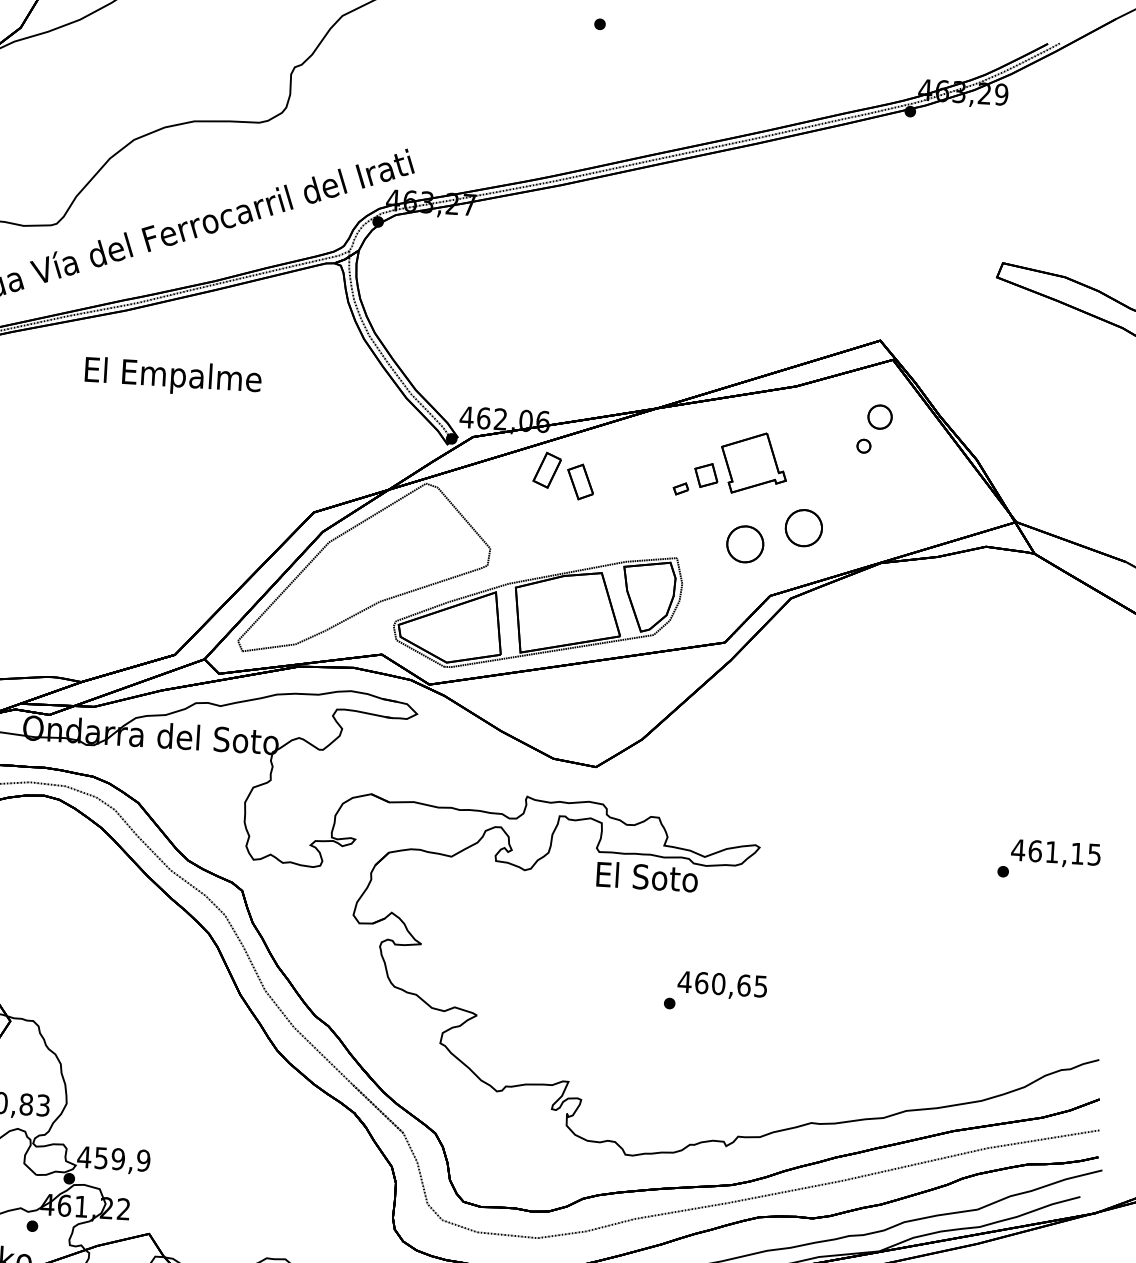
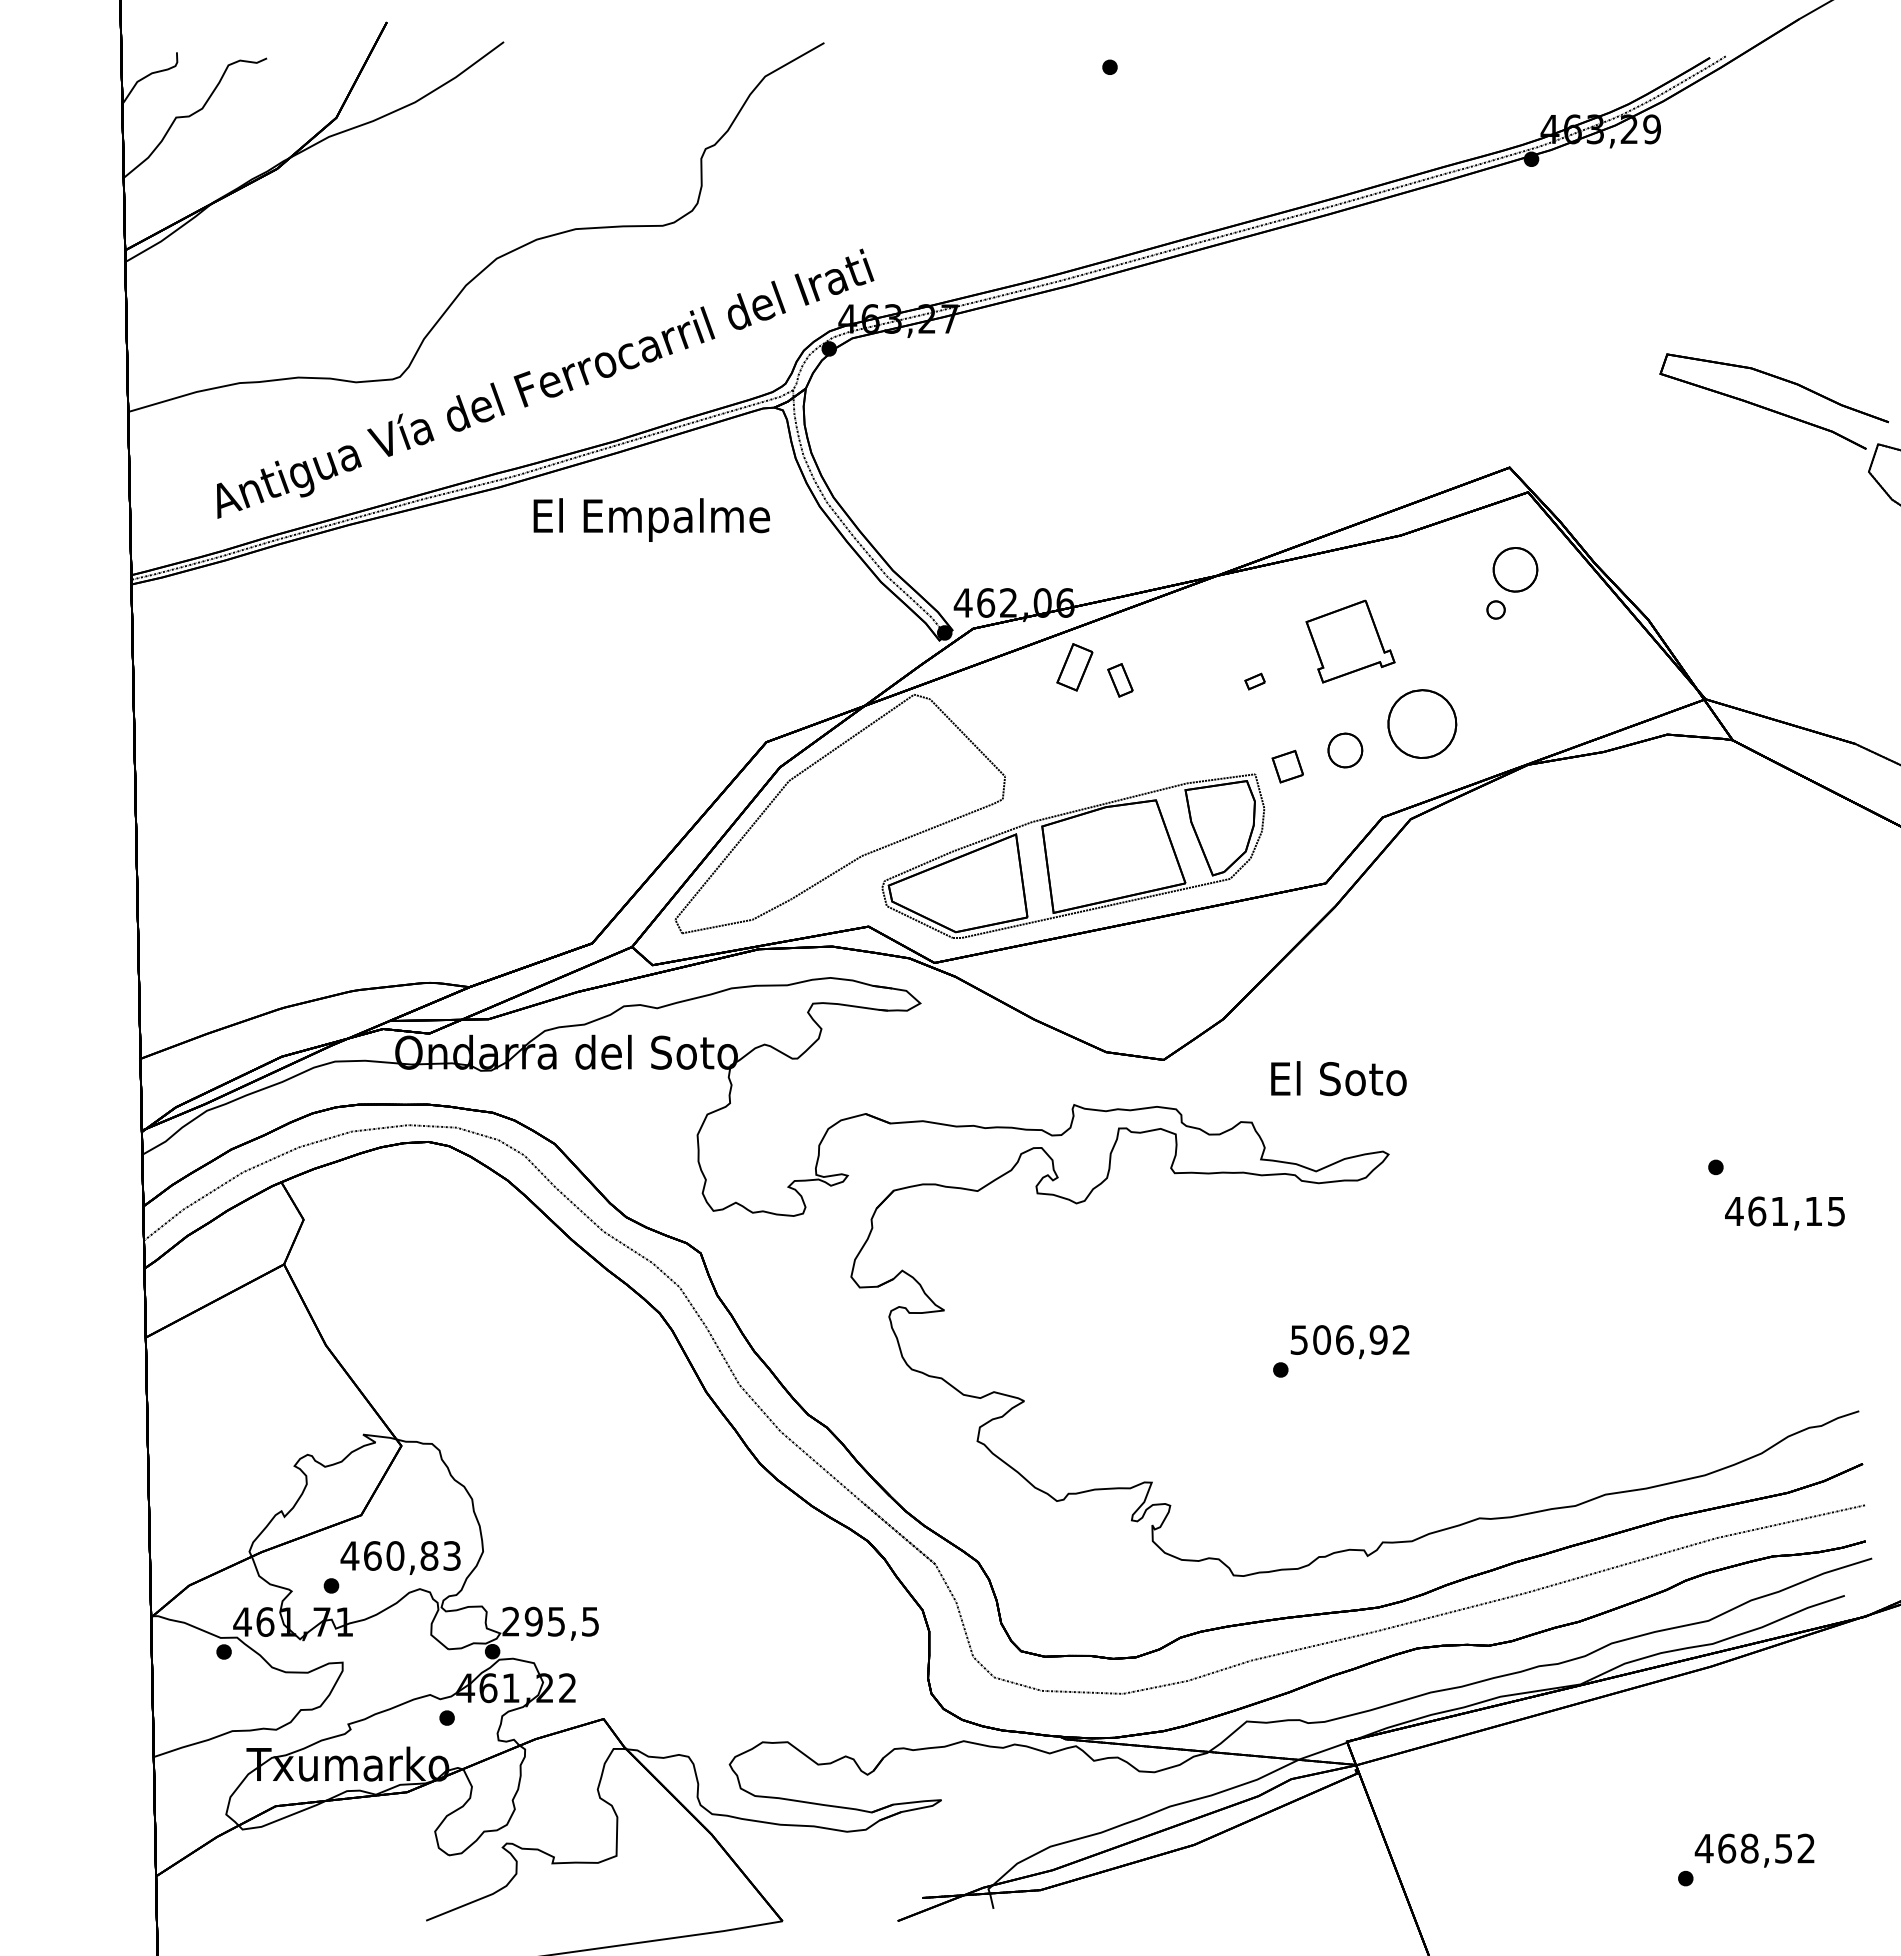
text: (172, 377) -> (651, 519), moved
part: (879, 416) -> (1514, 569), size x1.4
part: (706, 475) -> (1287, 766), moved
part: (580, 482) -> (1120, 680), size x0.7
part: (803, 528) -> (1422, 724), size x1.4
part: (745, 544) -> (1345, 750), size x0.7
text: (1055, 853) -> (1784, 1213), moved
text: (647, 876) -> (1338, 1078), moved
text: (722, 983) -> (1349, 1339), 460,65 -> 506,92
text: (113, 1158) -> (550, 1621), 459,9 -> 295,5

